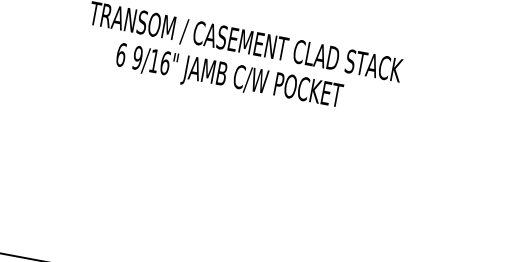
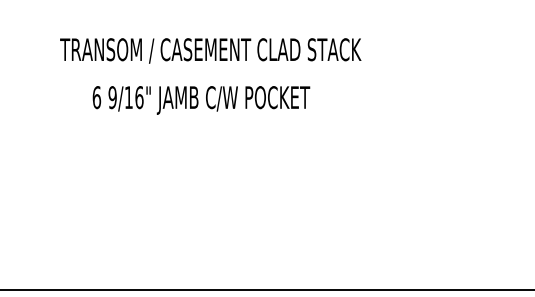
text: (229, 78) -> (201, 100), moved

